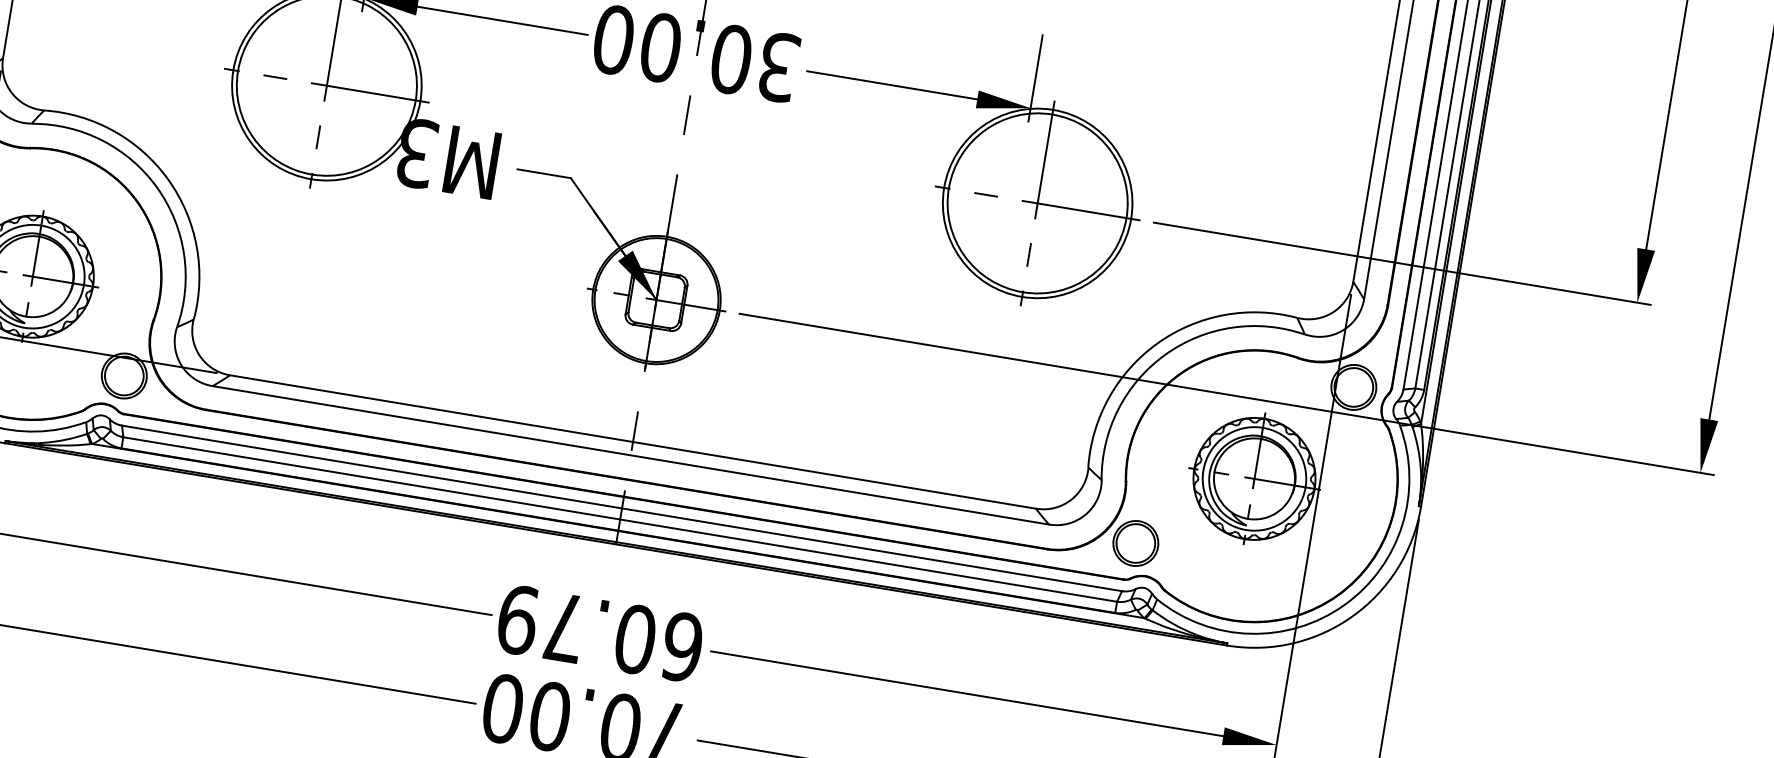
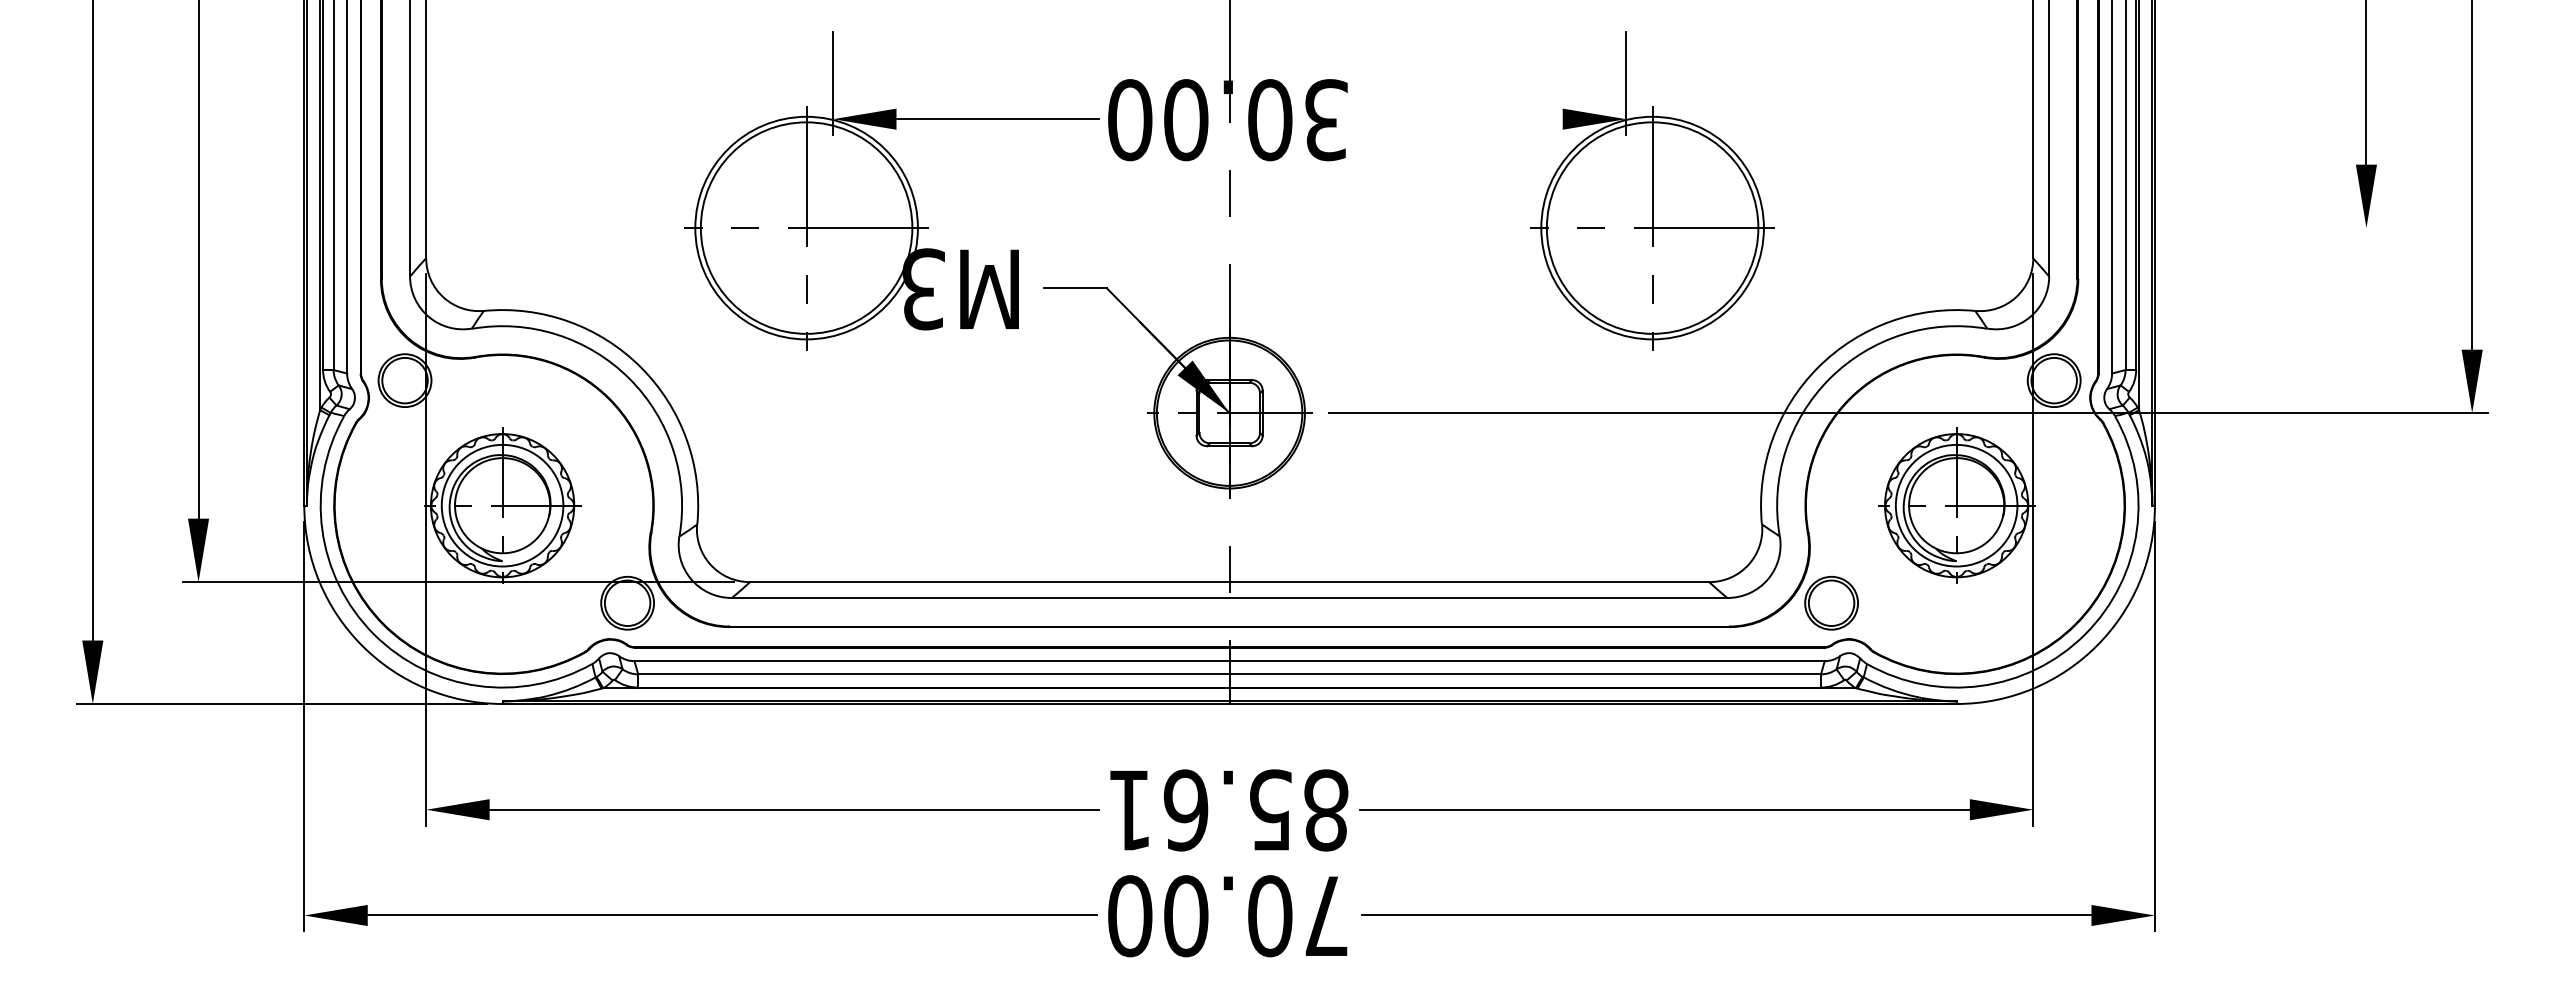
line: (892, 85) -> (1461, 119), removed
line: (1402, 264) -> (2086, 228), removed
text: (600, 633) -> (1228, 810), 60.79 -> 85.61

